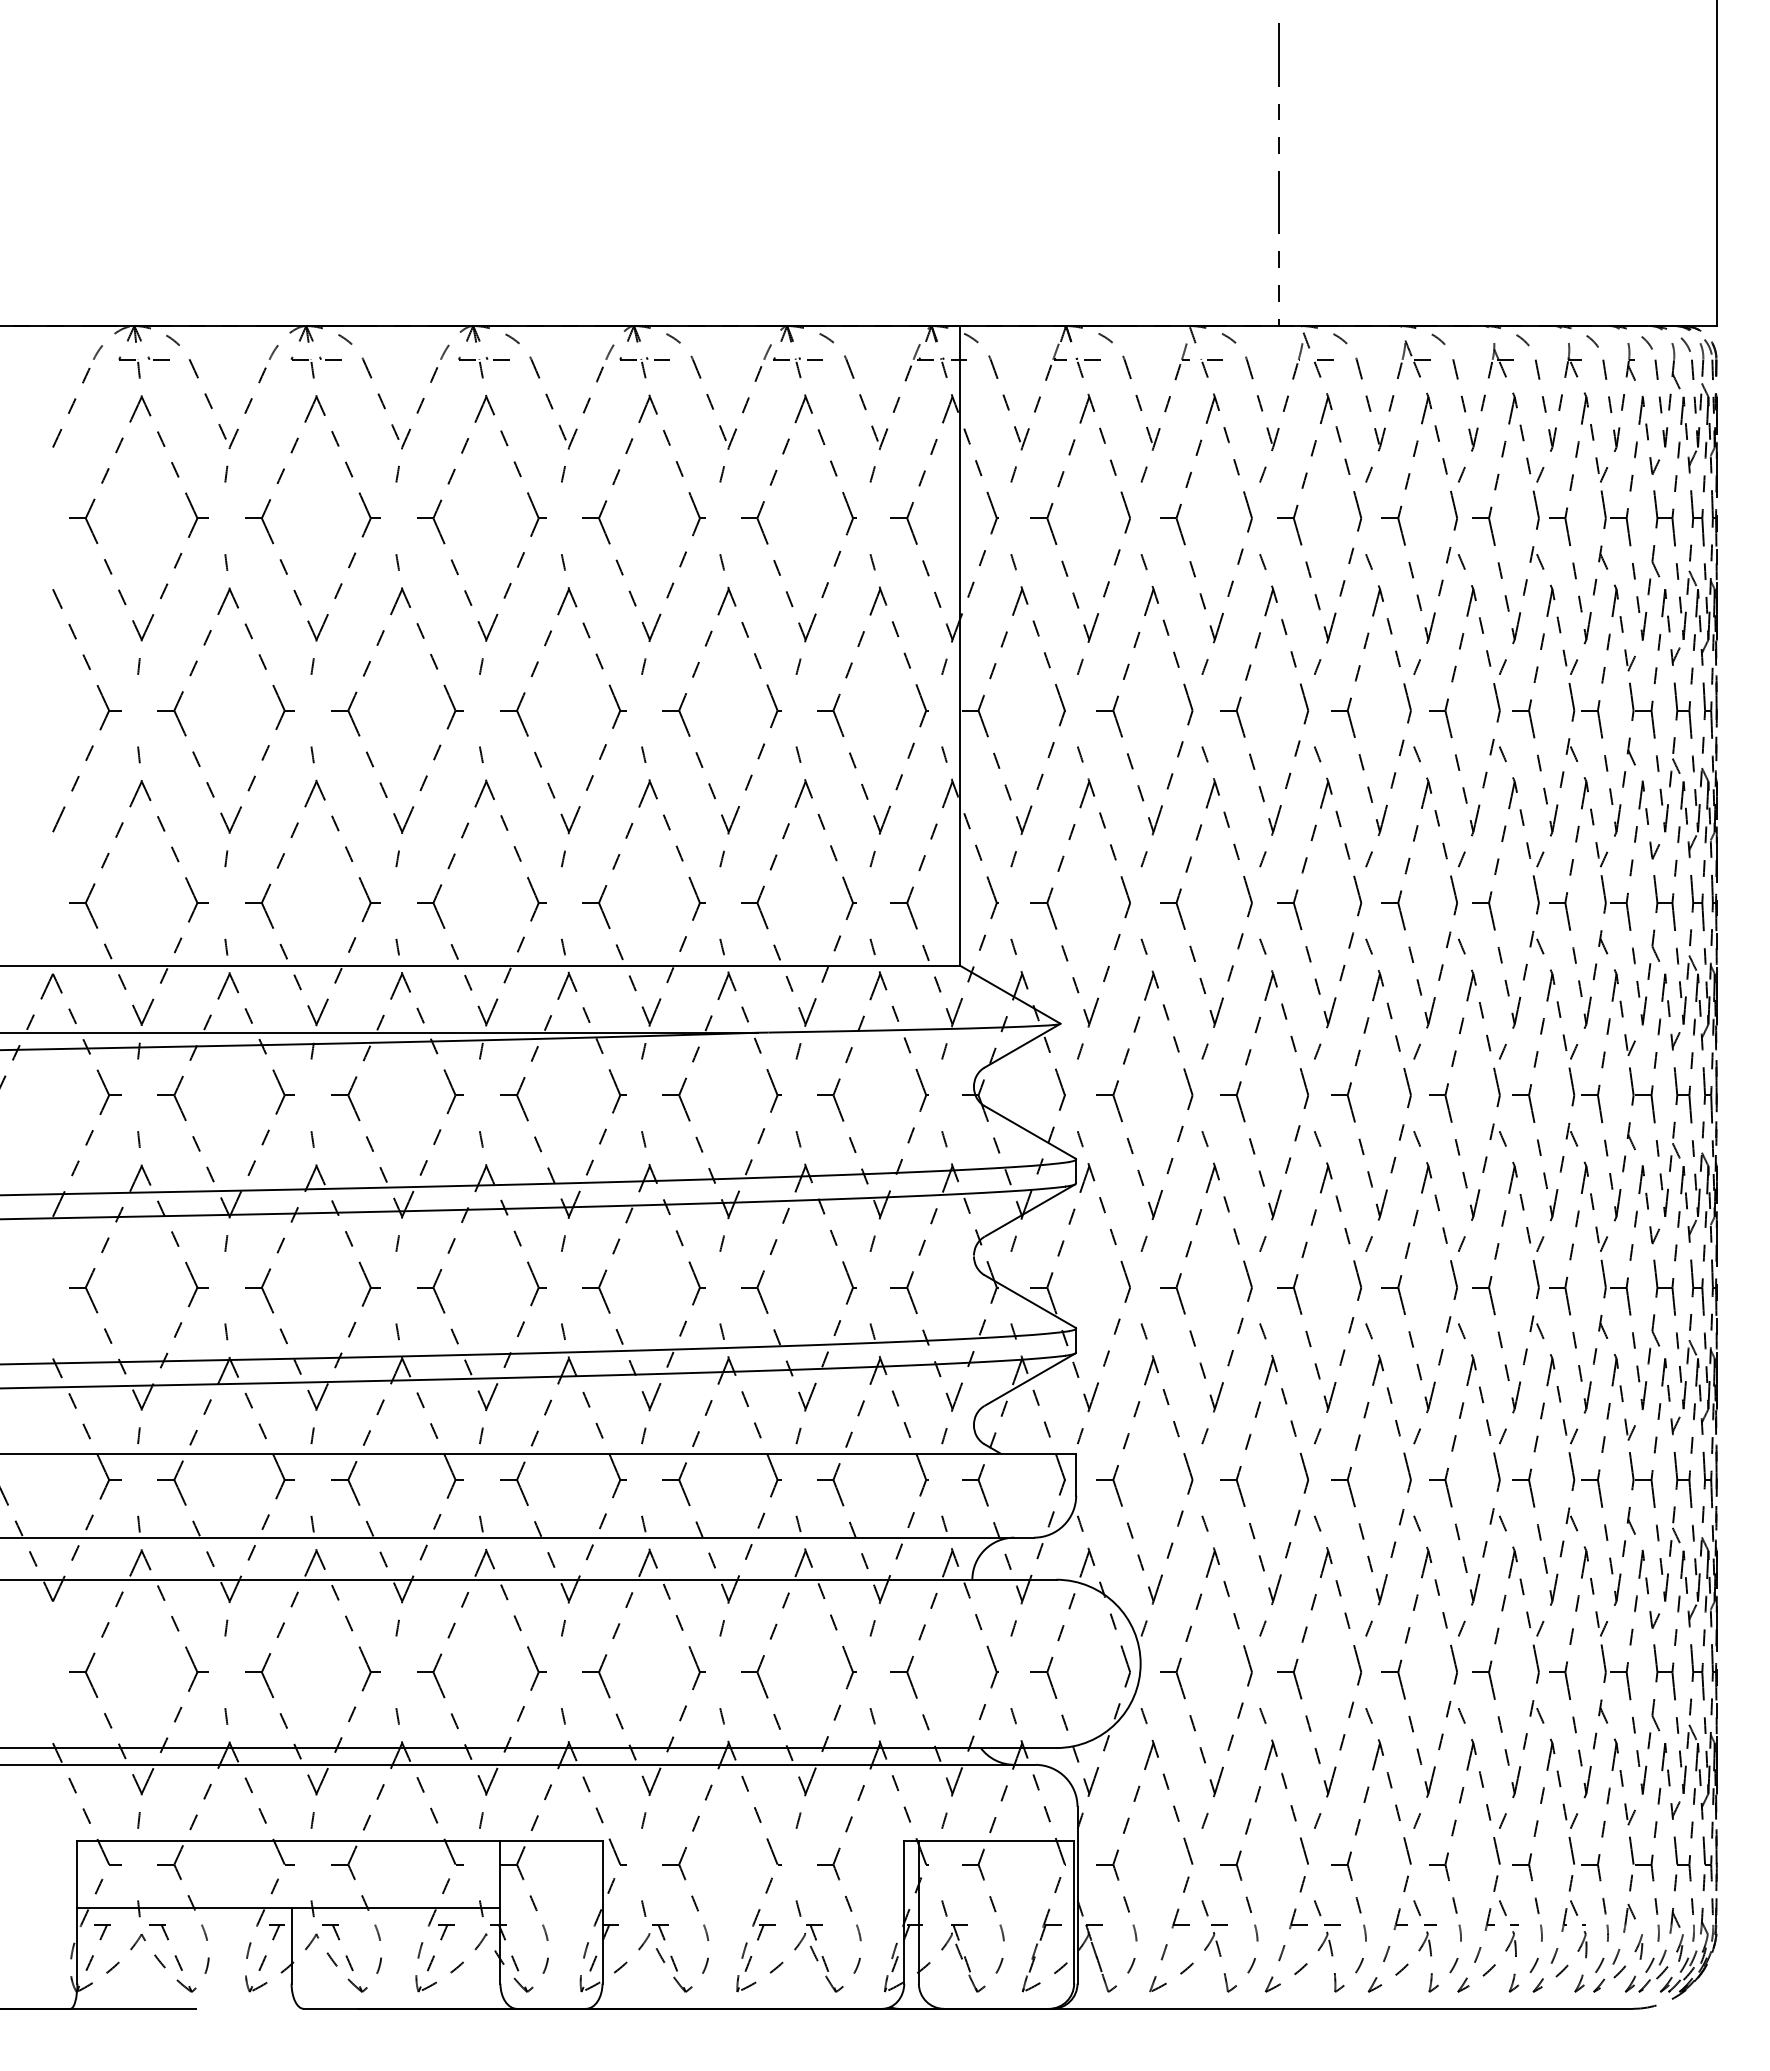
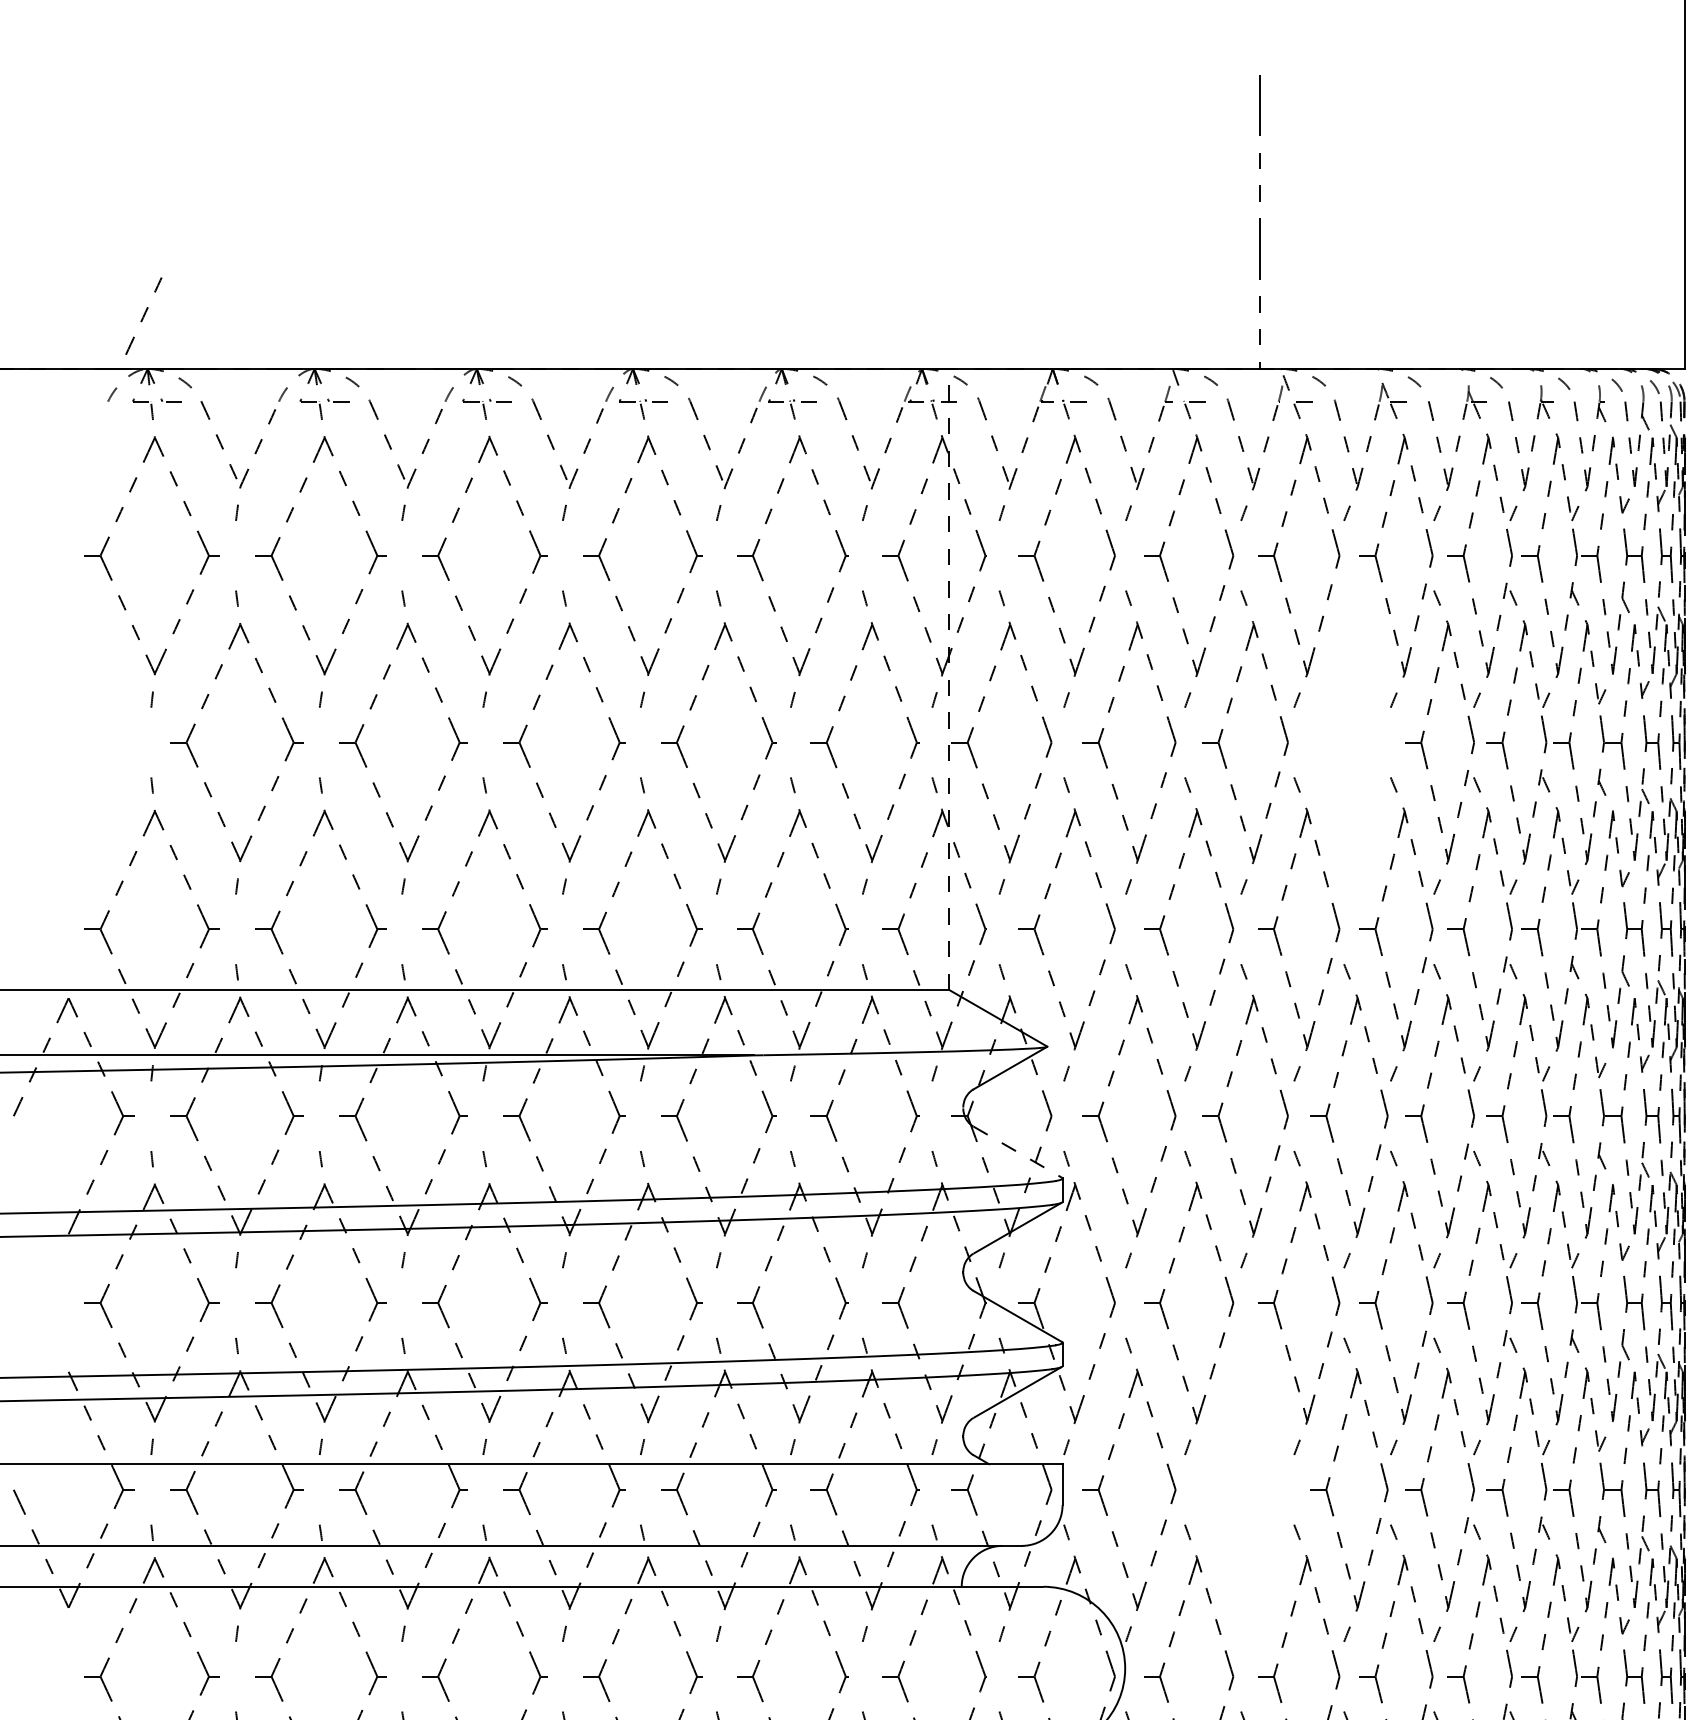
curve: (71, 407) -> (143, 315), moved
line: (959, 645) -> (949, 679), solid -> dashed
part: (103, 701) -> (117, 733), removed
part: (1350, 704) -> (1329, 736), removed
line: (1029, 1132) -> (1017, 1152), solid -> dashed
part: (1240, 1471) -> (1222, 1481), removed

